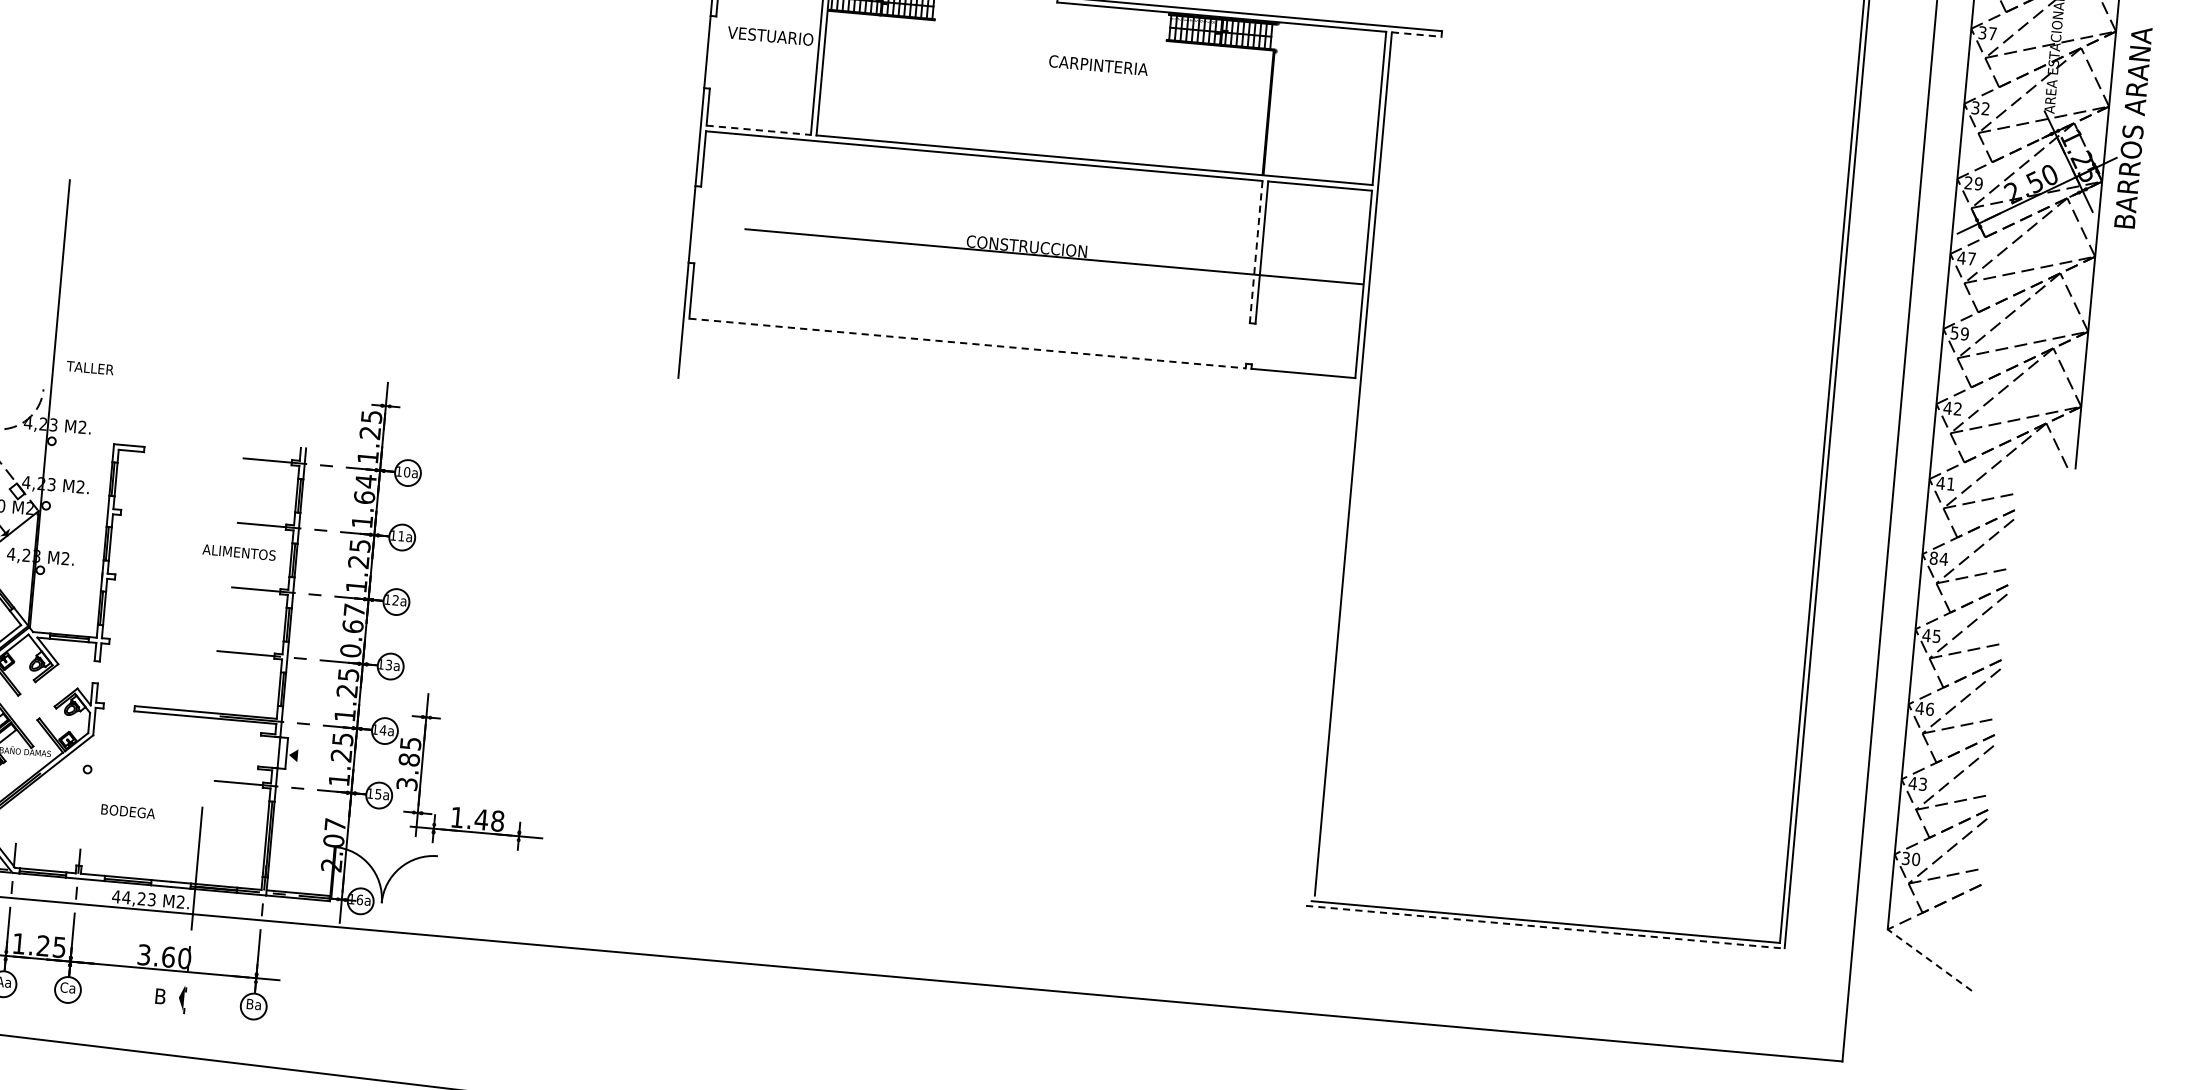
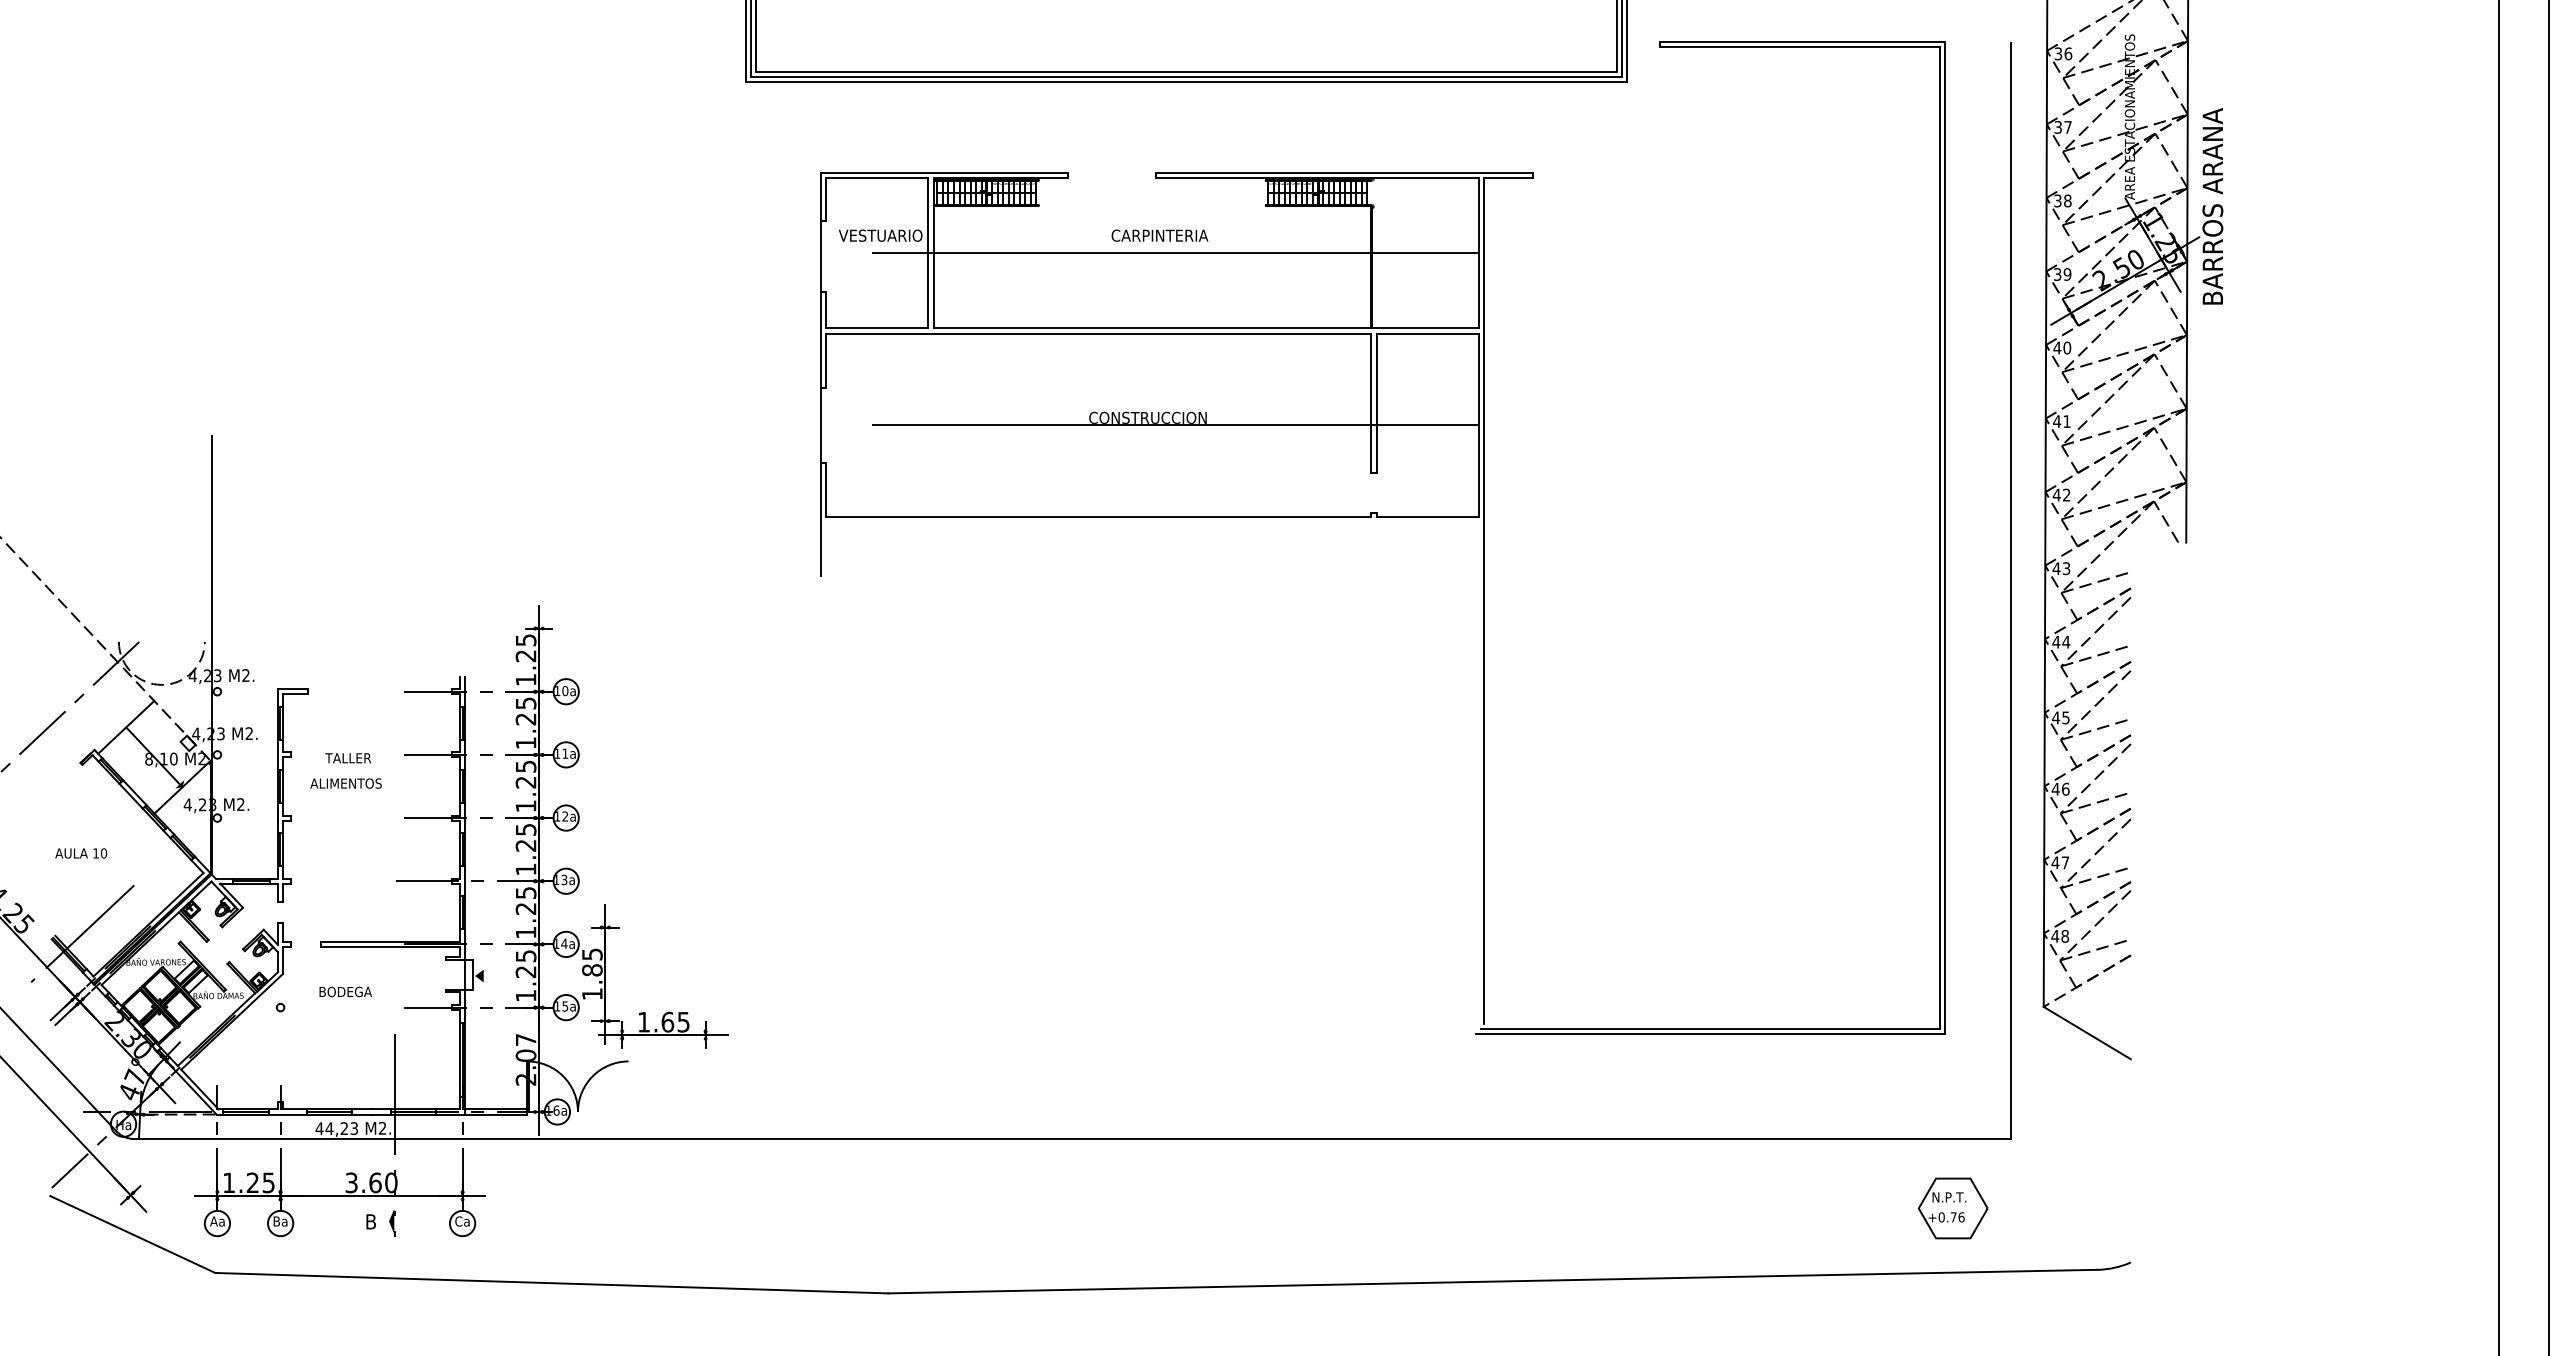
line: (1416, 34) -> (1508, 178), dashed -> solid
text: (1098, 65) -> (1159, 235), moved
line: (1043, 78) -> (1149, 253), added
text: (1985, 108) -> (2067, 200), 32 -> 38
line: (758, 130) -> (877, 328), dashed -> solid
text: (1968, 182) -> (2057, 274), 29 -> 39
line: (1256, 252) -> (1371, 403), dashed -> solid
text: (1972, 258) -> (2067, 347), 47 -> 40
text: (1959, 333) -> (2061, 421), 59 -> 41
line: (967, 343) -> (1098, 517), dashed -> solid
text: (90, 368) -> (348, 758), moved
text: (1950, 483) -> (2066, 568), 41 -> 43
text: (364, 489) -> (525, 711), 1.64 -> 1.25
text: (238, 552) -> (345, 783), moved
text: (1934, 557) -> (2056, 641), 84 -> 44
text: (352, 630) -> (525, 849), 0.67 -> 1.25
text: (407, 784) -> (592, 994), 3.85 -> 1.85
text: (1923, 784) -> (2065, 862), 43 -> 47
text: (128, 811) -> (345, 991), moved
text: (489, 819) -> (675, 1021), 1.48 -> 1.65
text: (1911, 858) -> (2060, 935), 30 -> 48
line: (1546, 927) -> (1711, 1034), dashed -> solid
line: (1930, 960) -> (2087, 1033), dashed -> solid
text: (68, 987) -> (280, 1221), Ca -> Ba
text: (253, 1004) -> (462, 1221), Ba -> Ca

